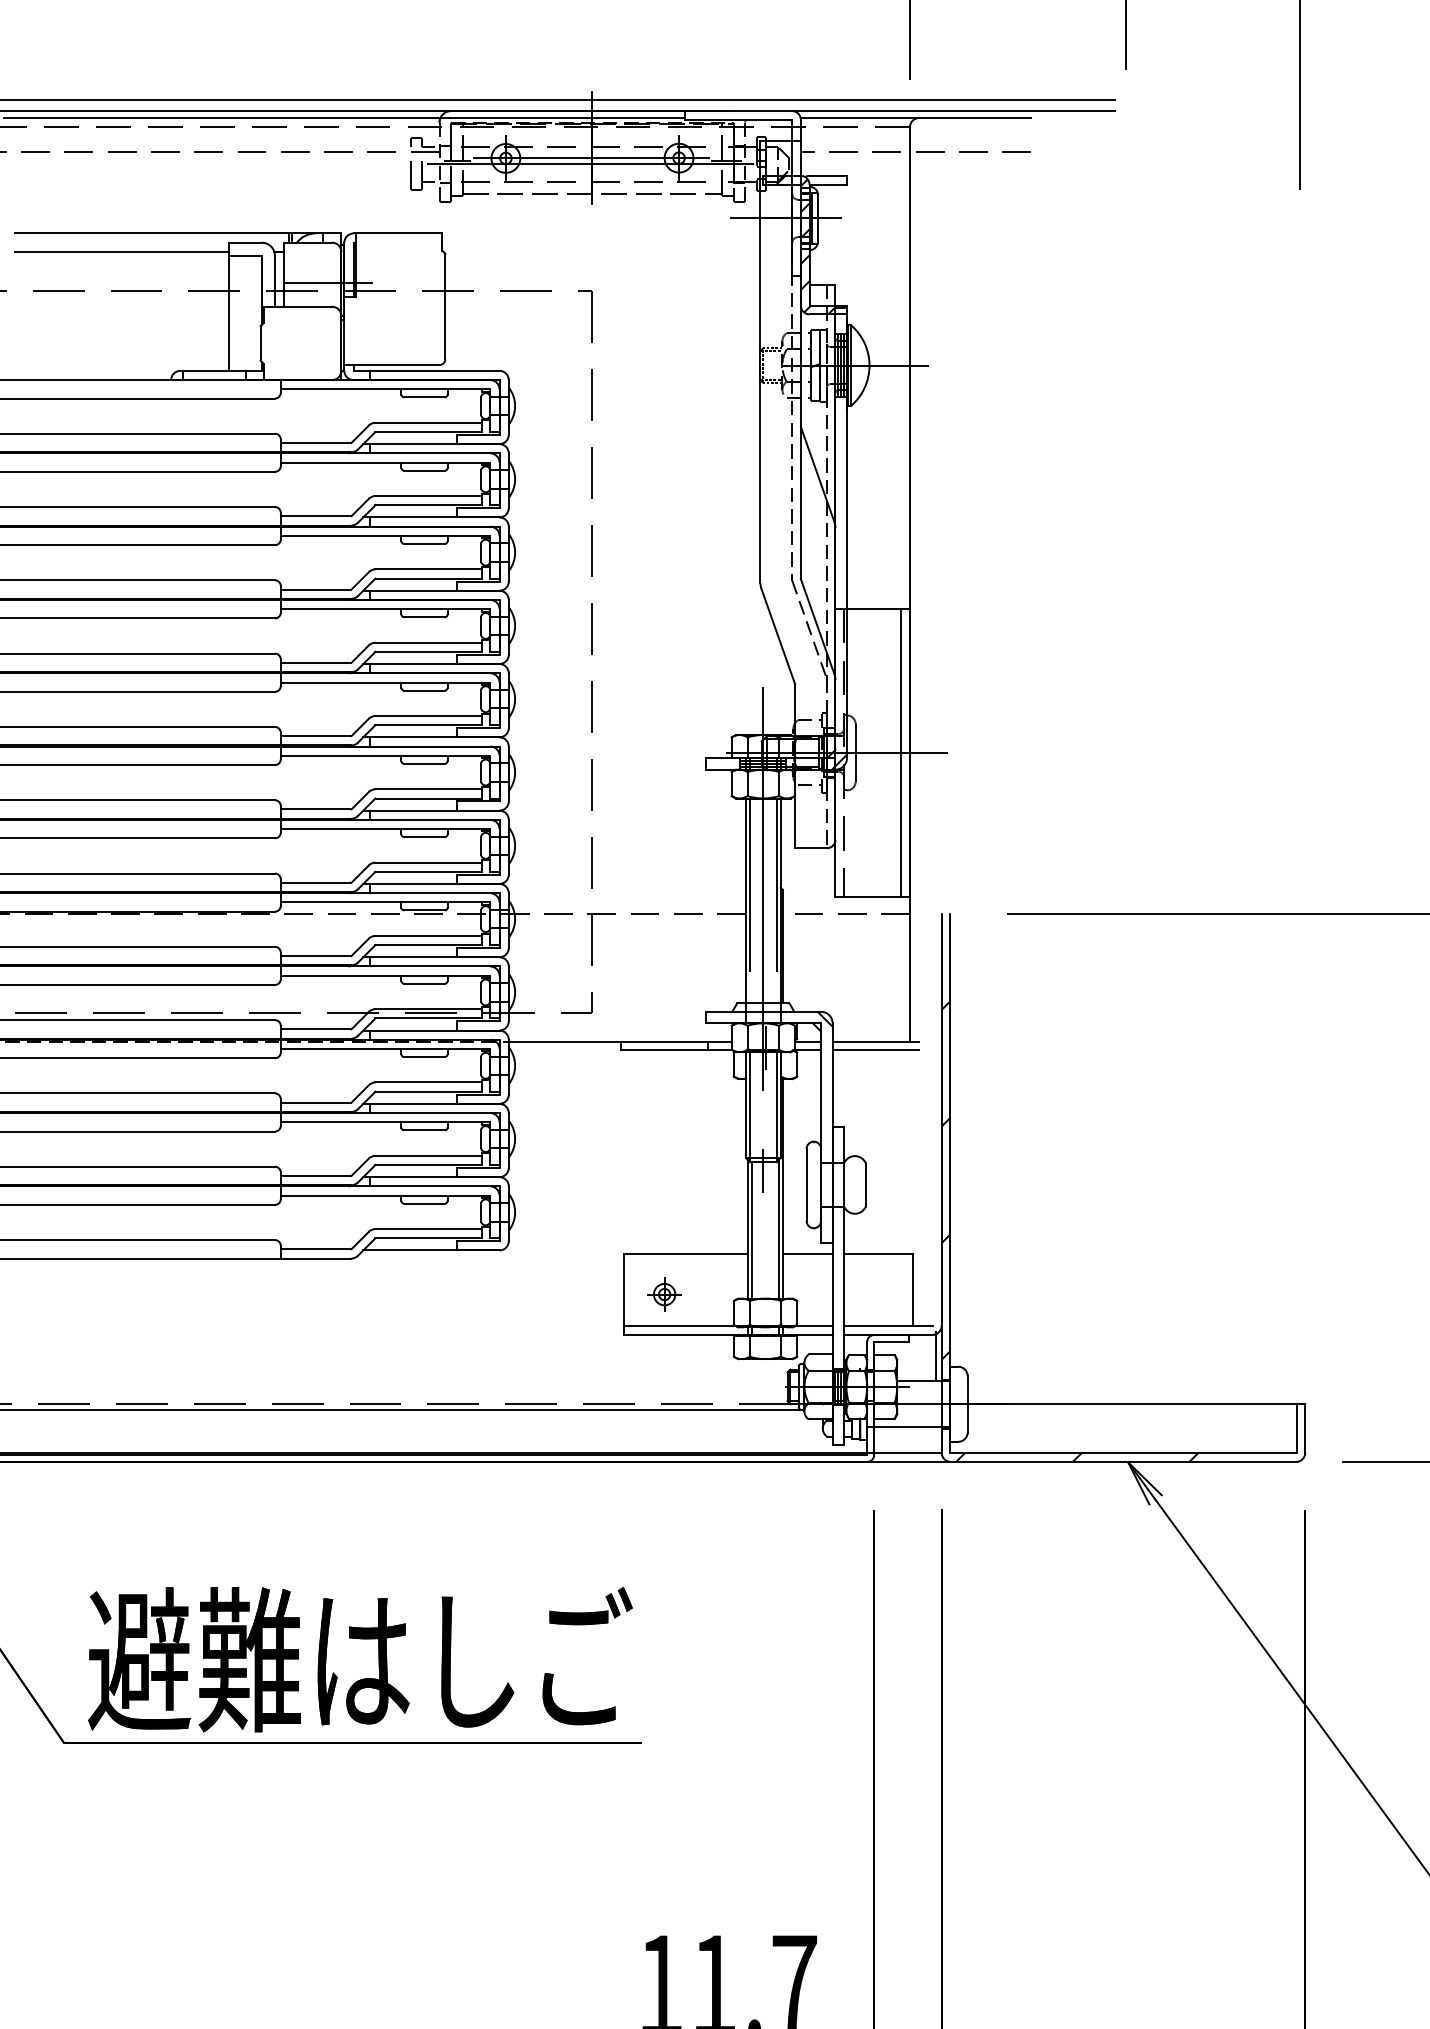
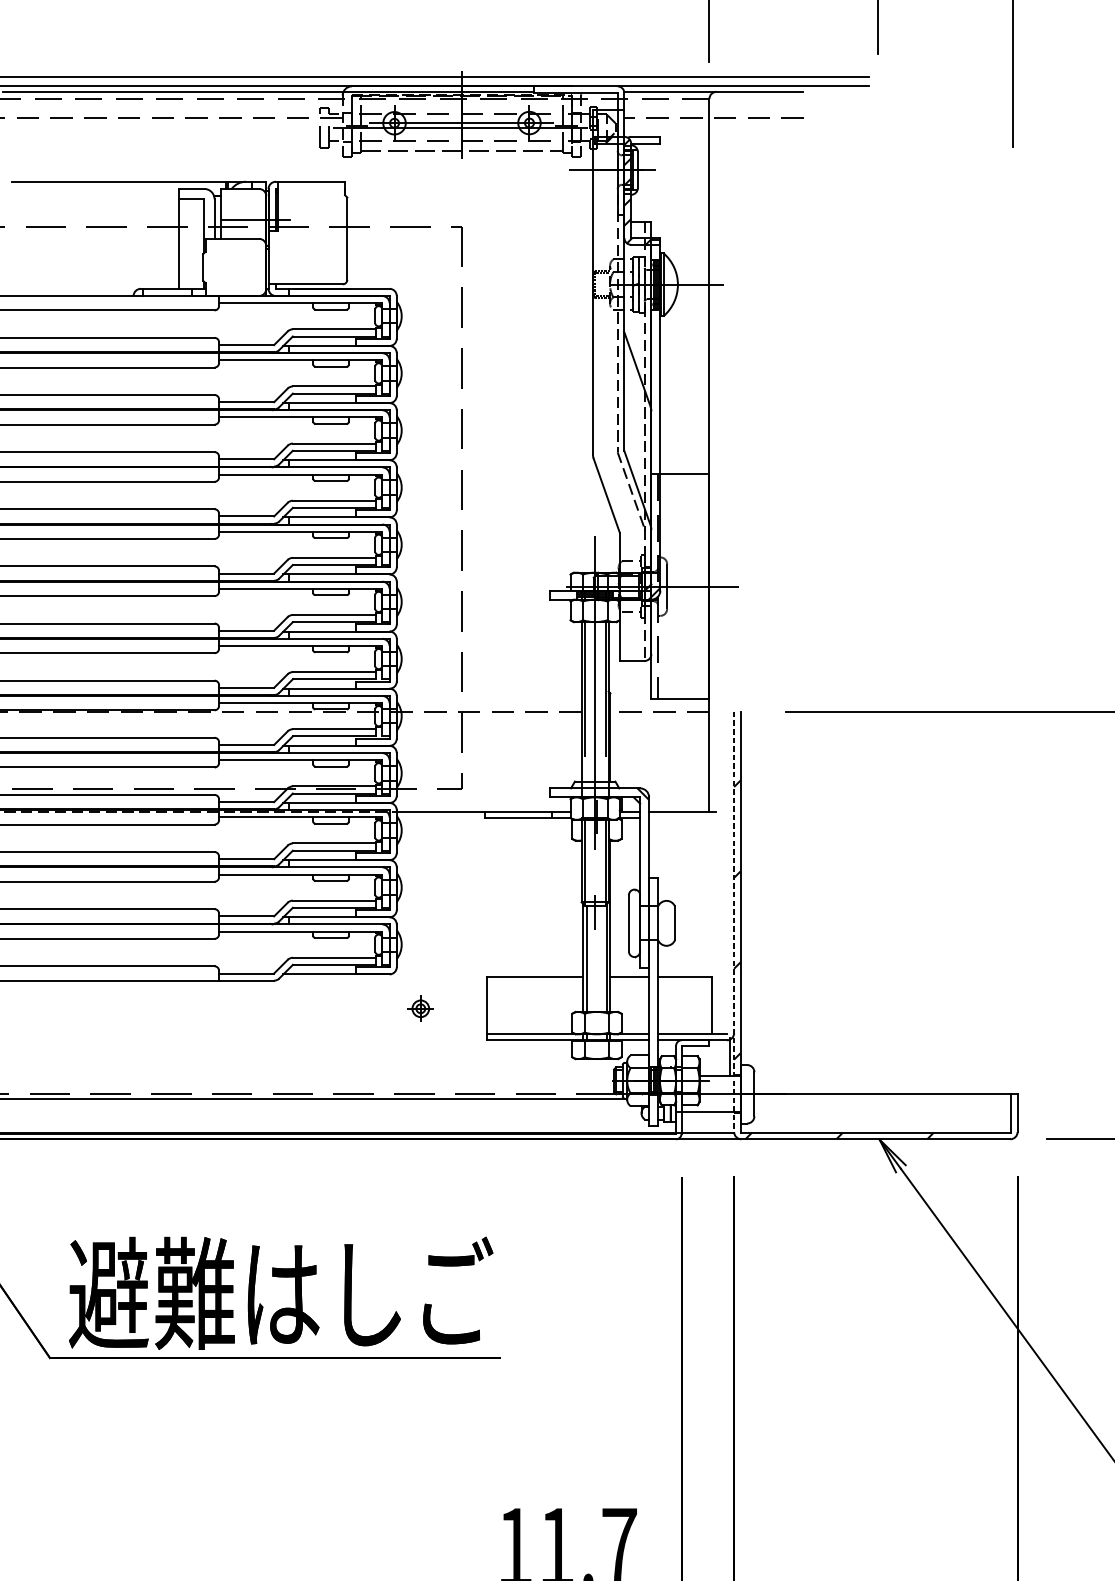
line: (121, 251) -> (94, 195), removed
line: (901, 752) -> (702, 586), removed
line: (875, 1050) -> (682, 818), removed
line: (941, 1183) -> (734, 922), solid -> dashed
part: (664, 1294) -> (420, 1008), moved

